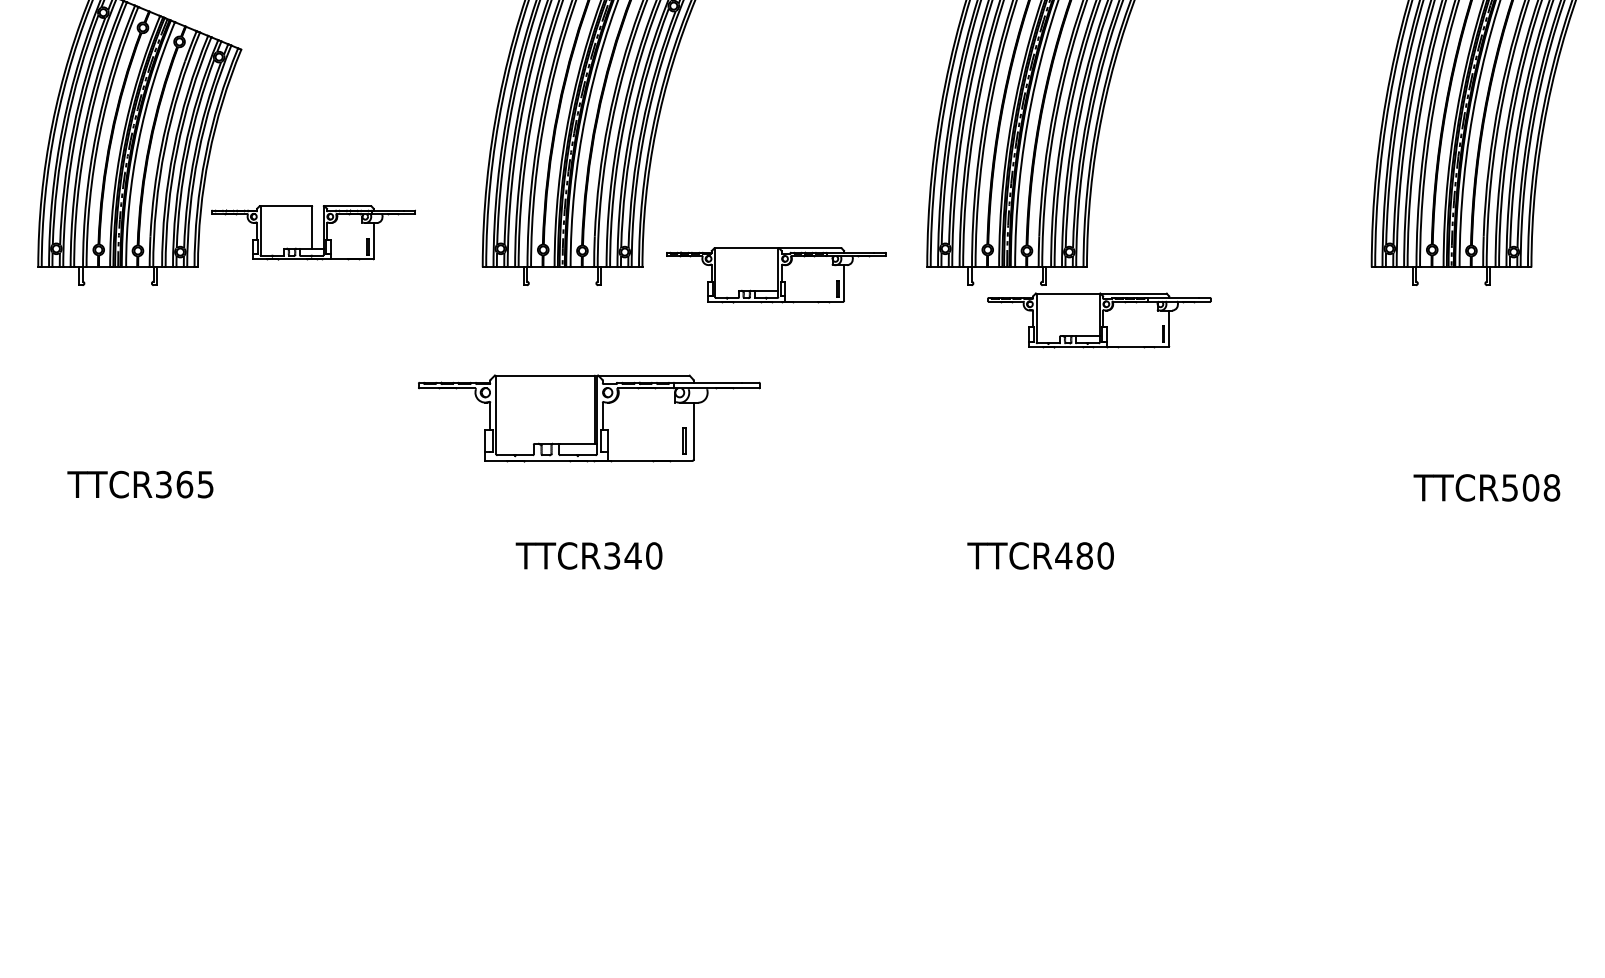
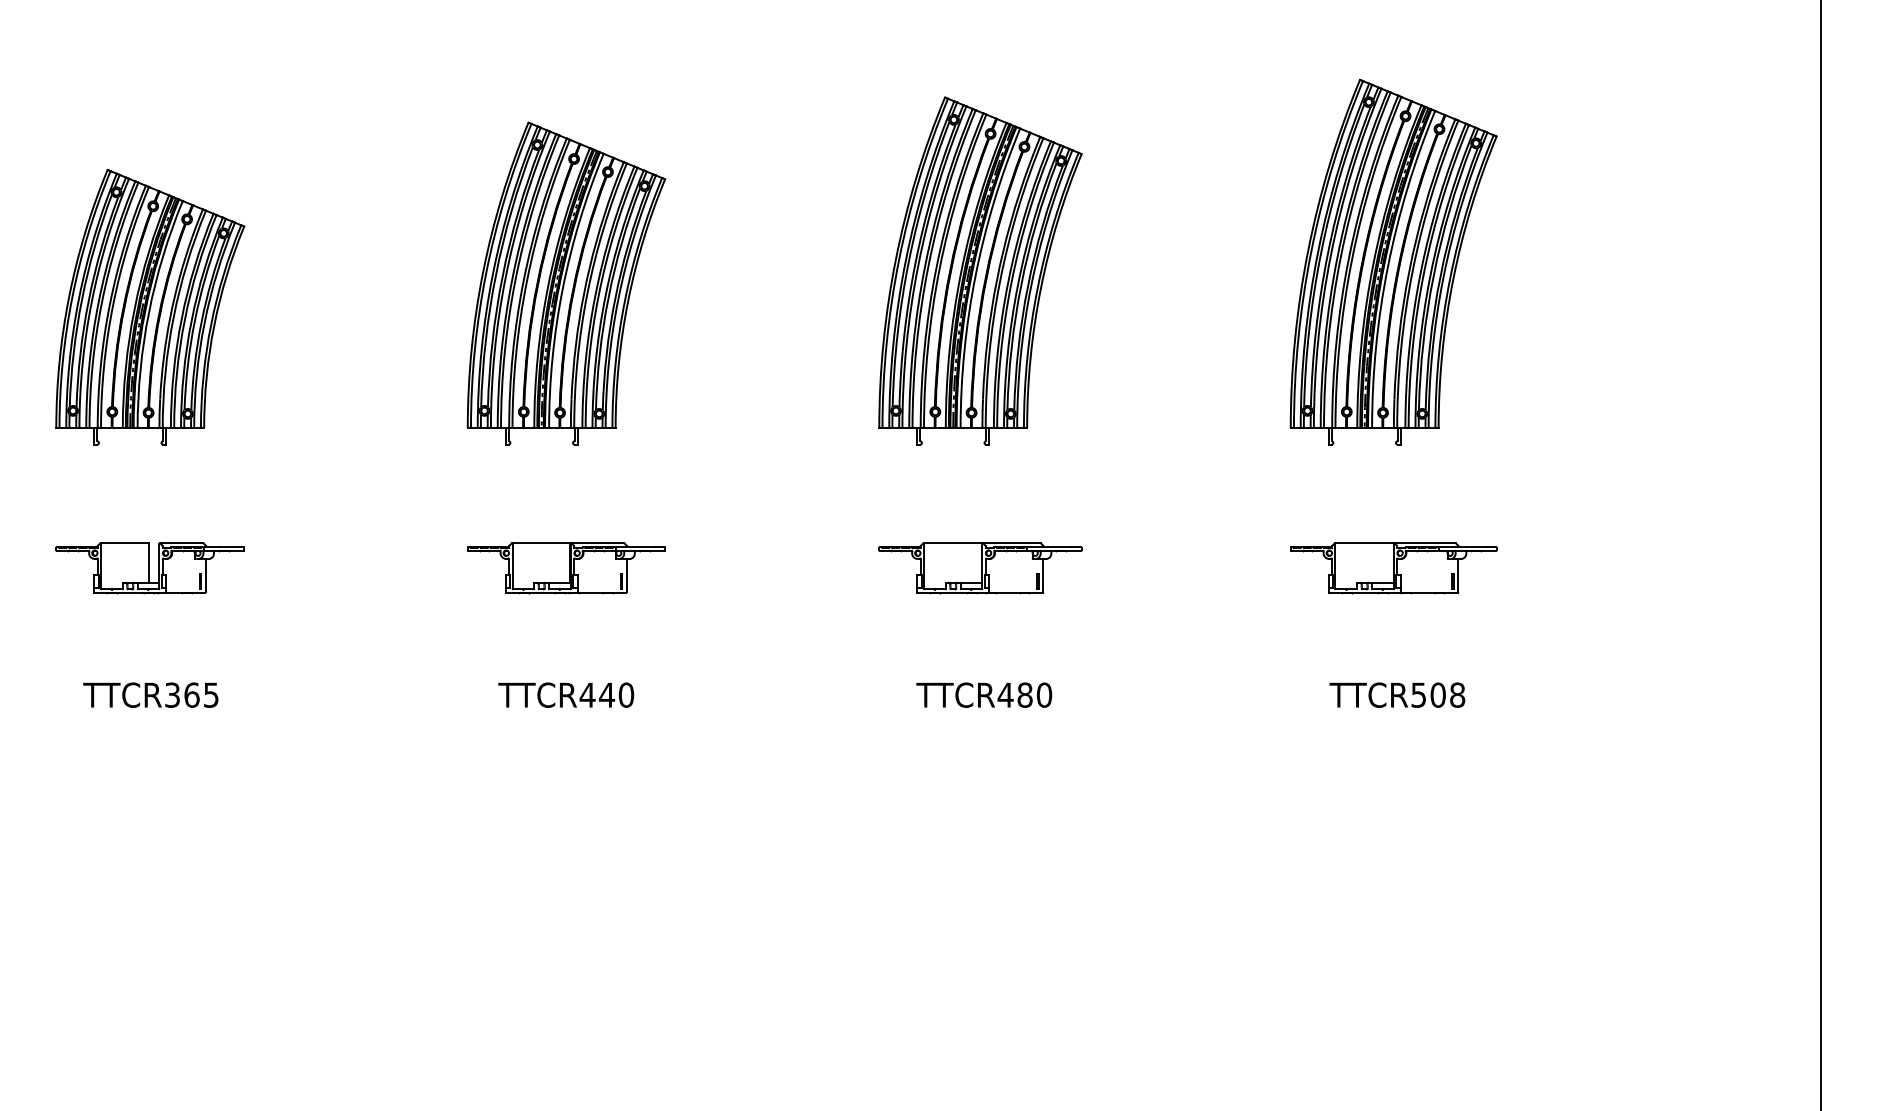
part: (312, 233) -> (149, 568), moved
part: (776, 275) -> (980, 568), moved
part: (1099, 320) -> (1393, 568), moved
part: (589, 419) -> (566, 568), size x0.62
text: (140, 483) -> (150, 694), moved
text: (1487, 487) -> (1397, 694), moved
text: (612, 555) -> (587, 694), TTCR340 -> TTCR440

